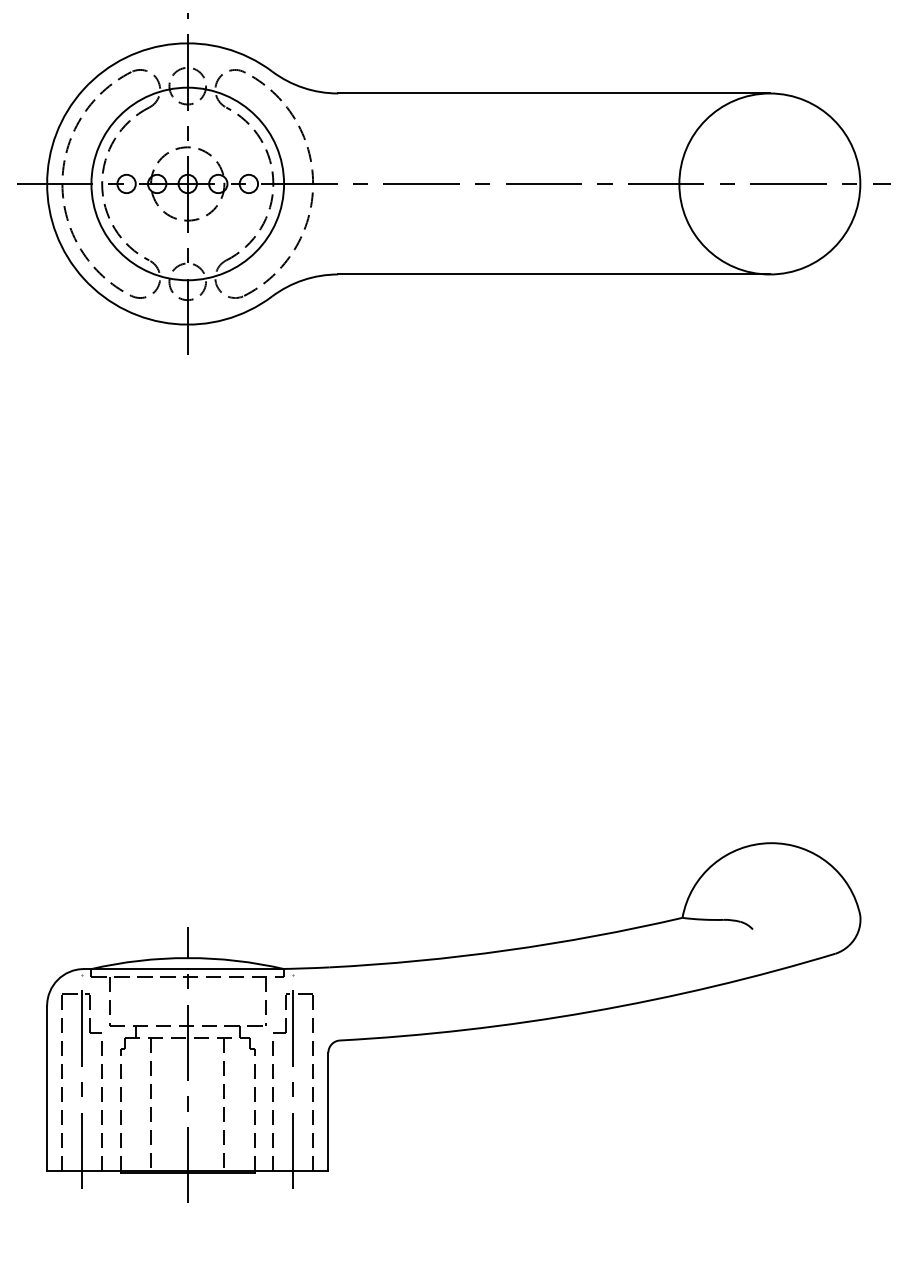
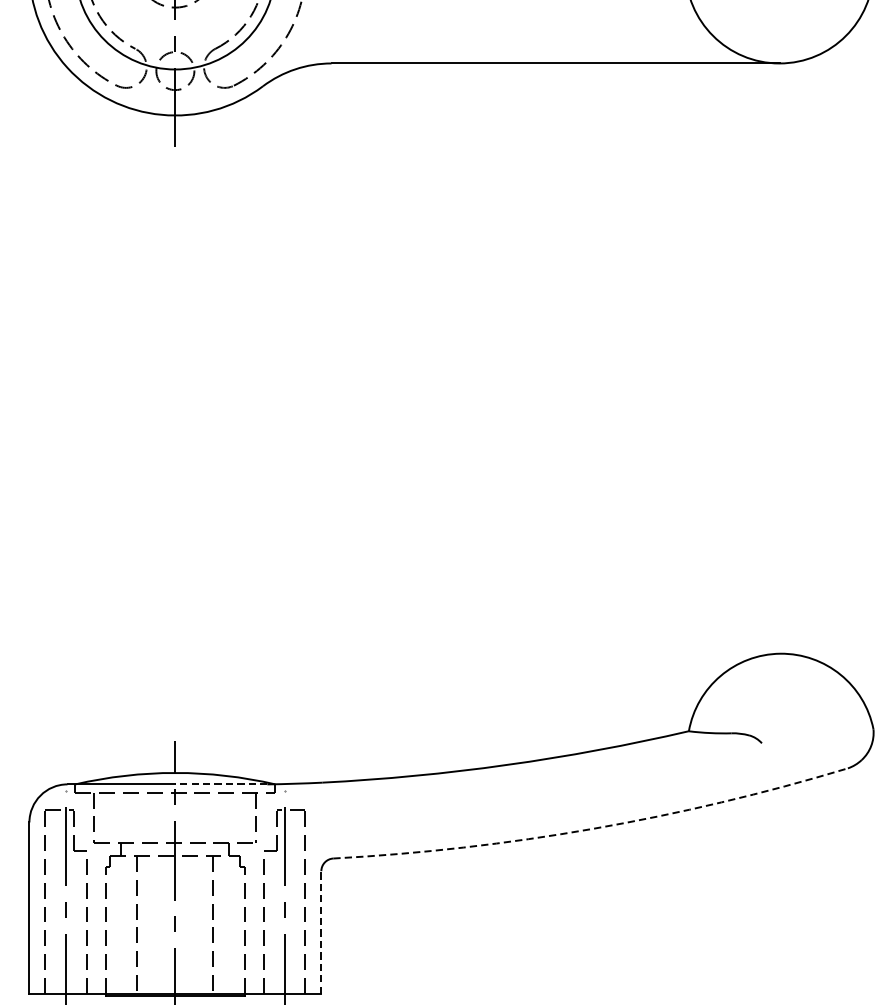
line: (231, 969) -> (220, 784), solid -> dashed
arc: (590, 1011) -> (593, 828), solid -> dashed
line: (328, 1111) -> (321, 932), solid -> dashed

